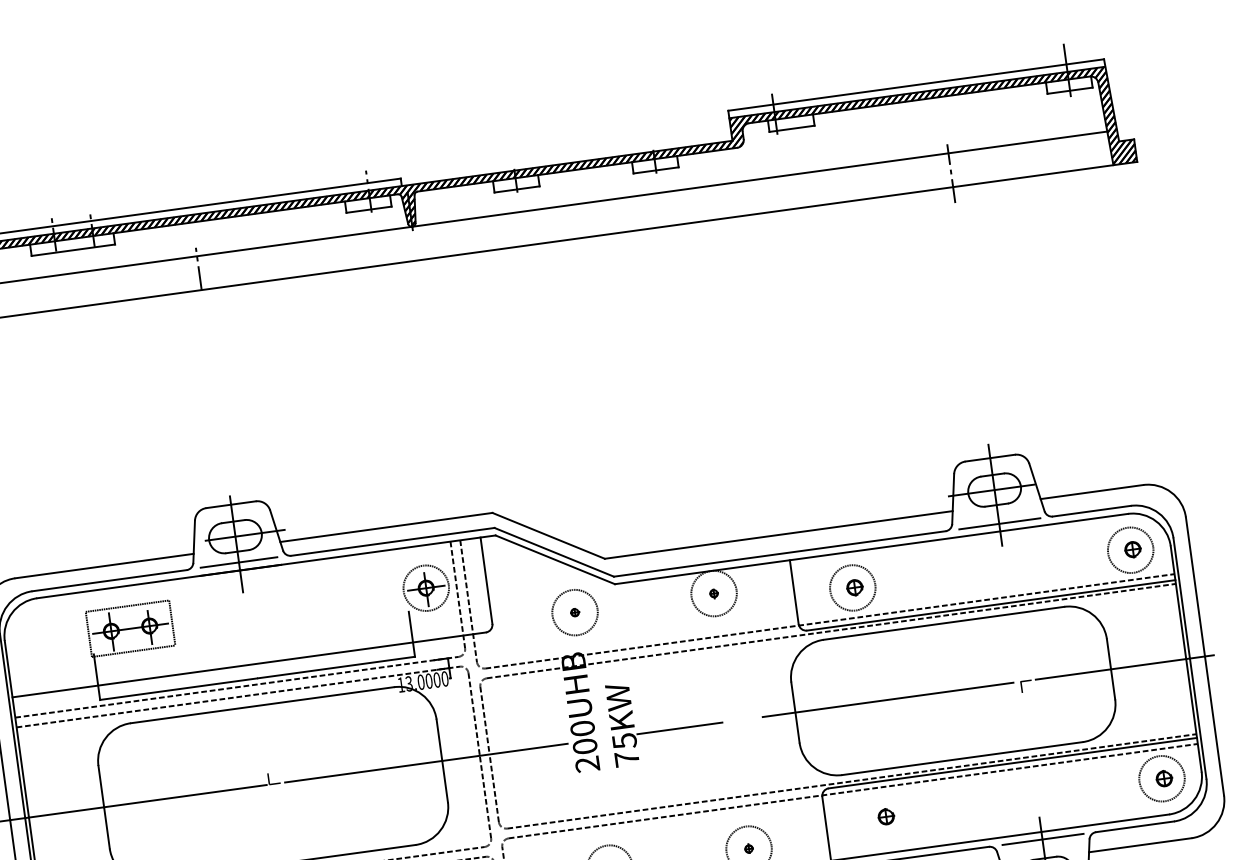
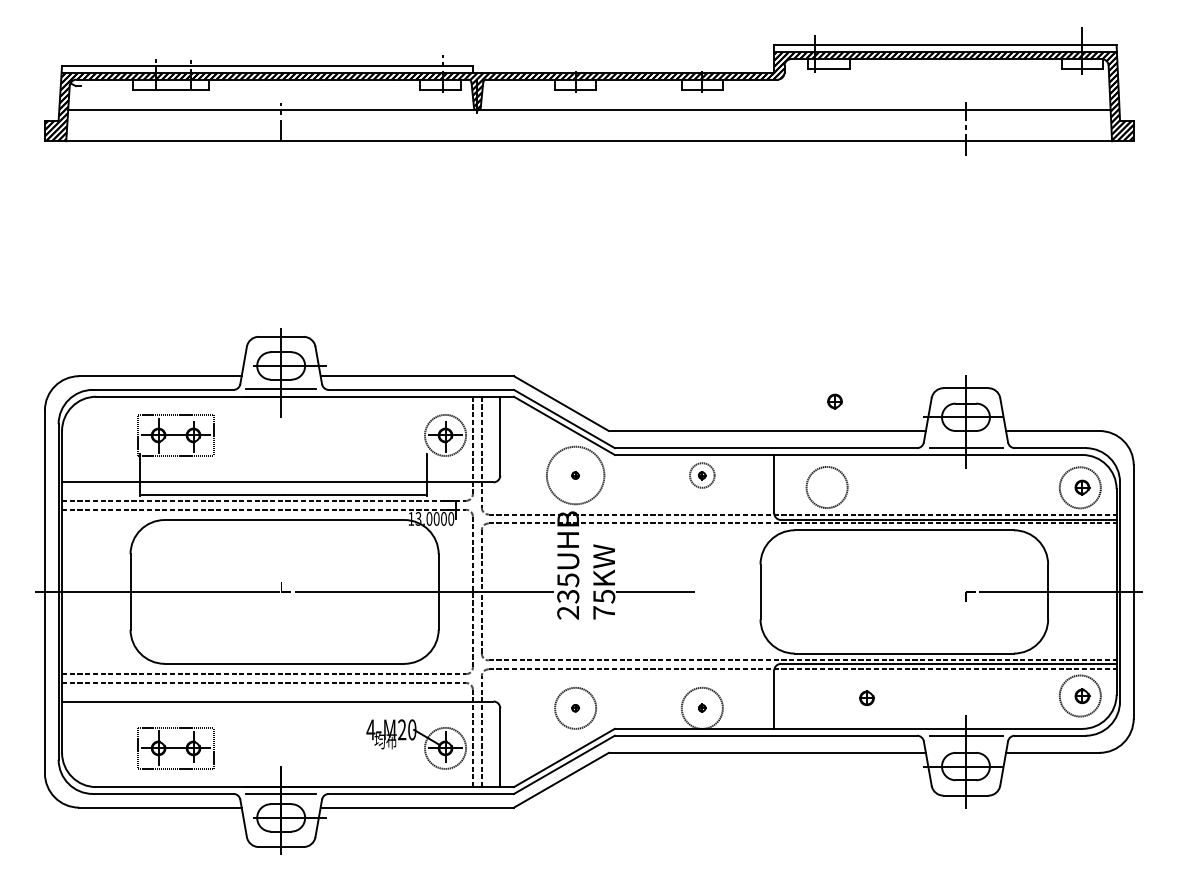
part: (854, 587) -> (834, 401), moved
circle: (713, 593) -> (701, 475), size x0.6
circle: (574, 612) -> (575, 475), size x1.4
line: (887, 699) -> (844, 591), removed
text: (584, 737) -> (568, 588), 200UHB -> 235UHB
part: (885, 816) -> (866, 697), moved

